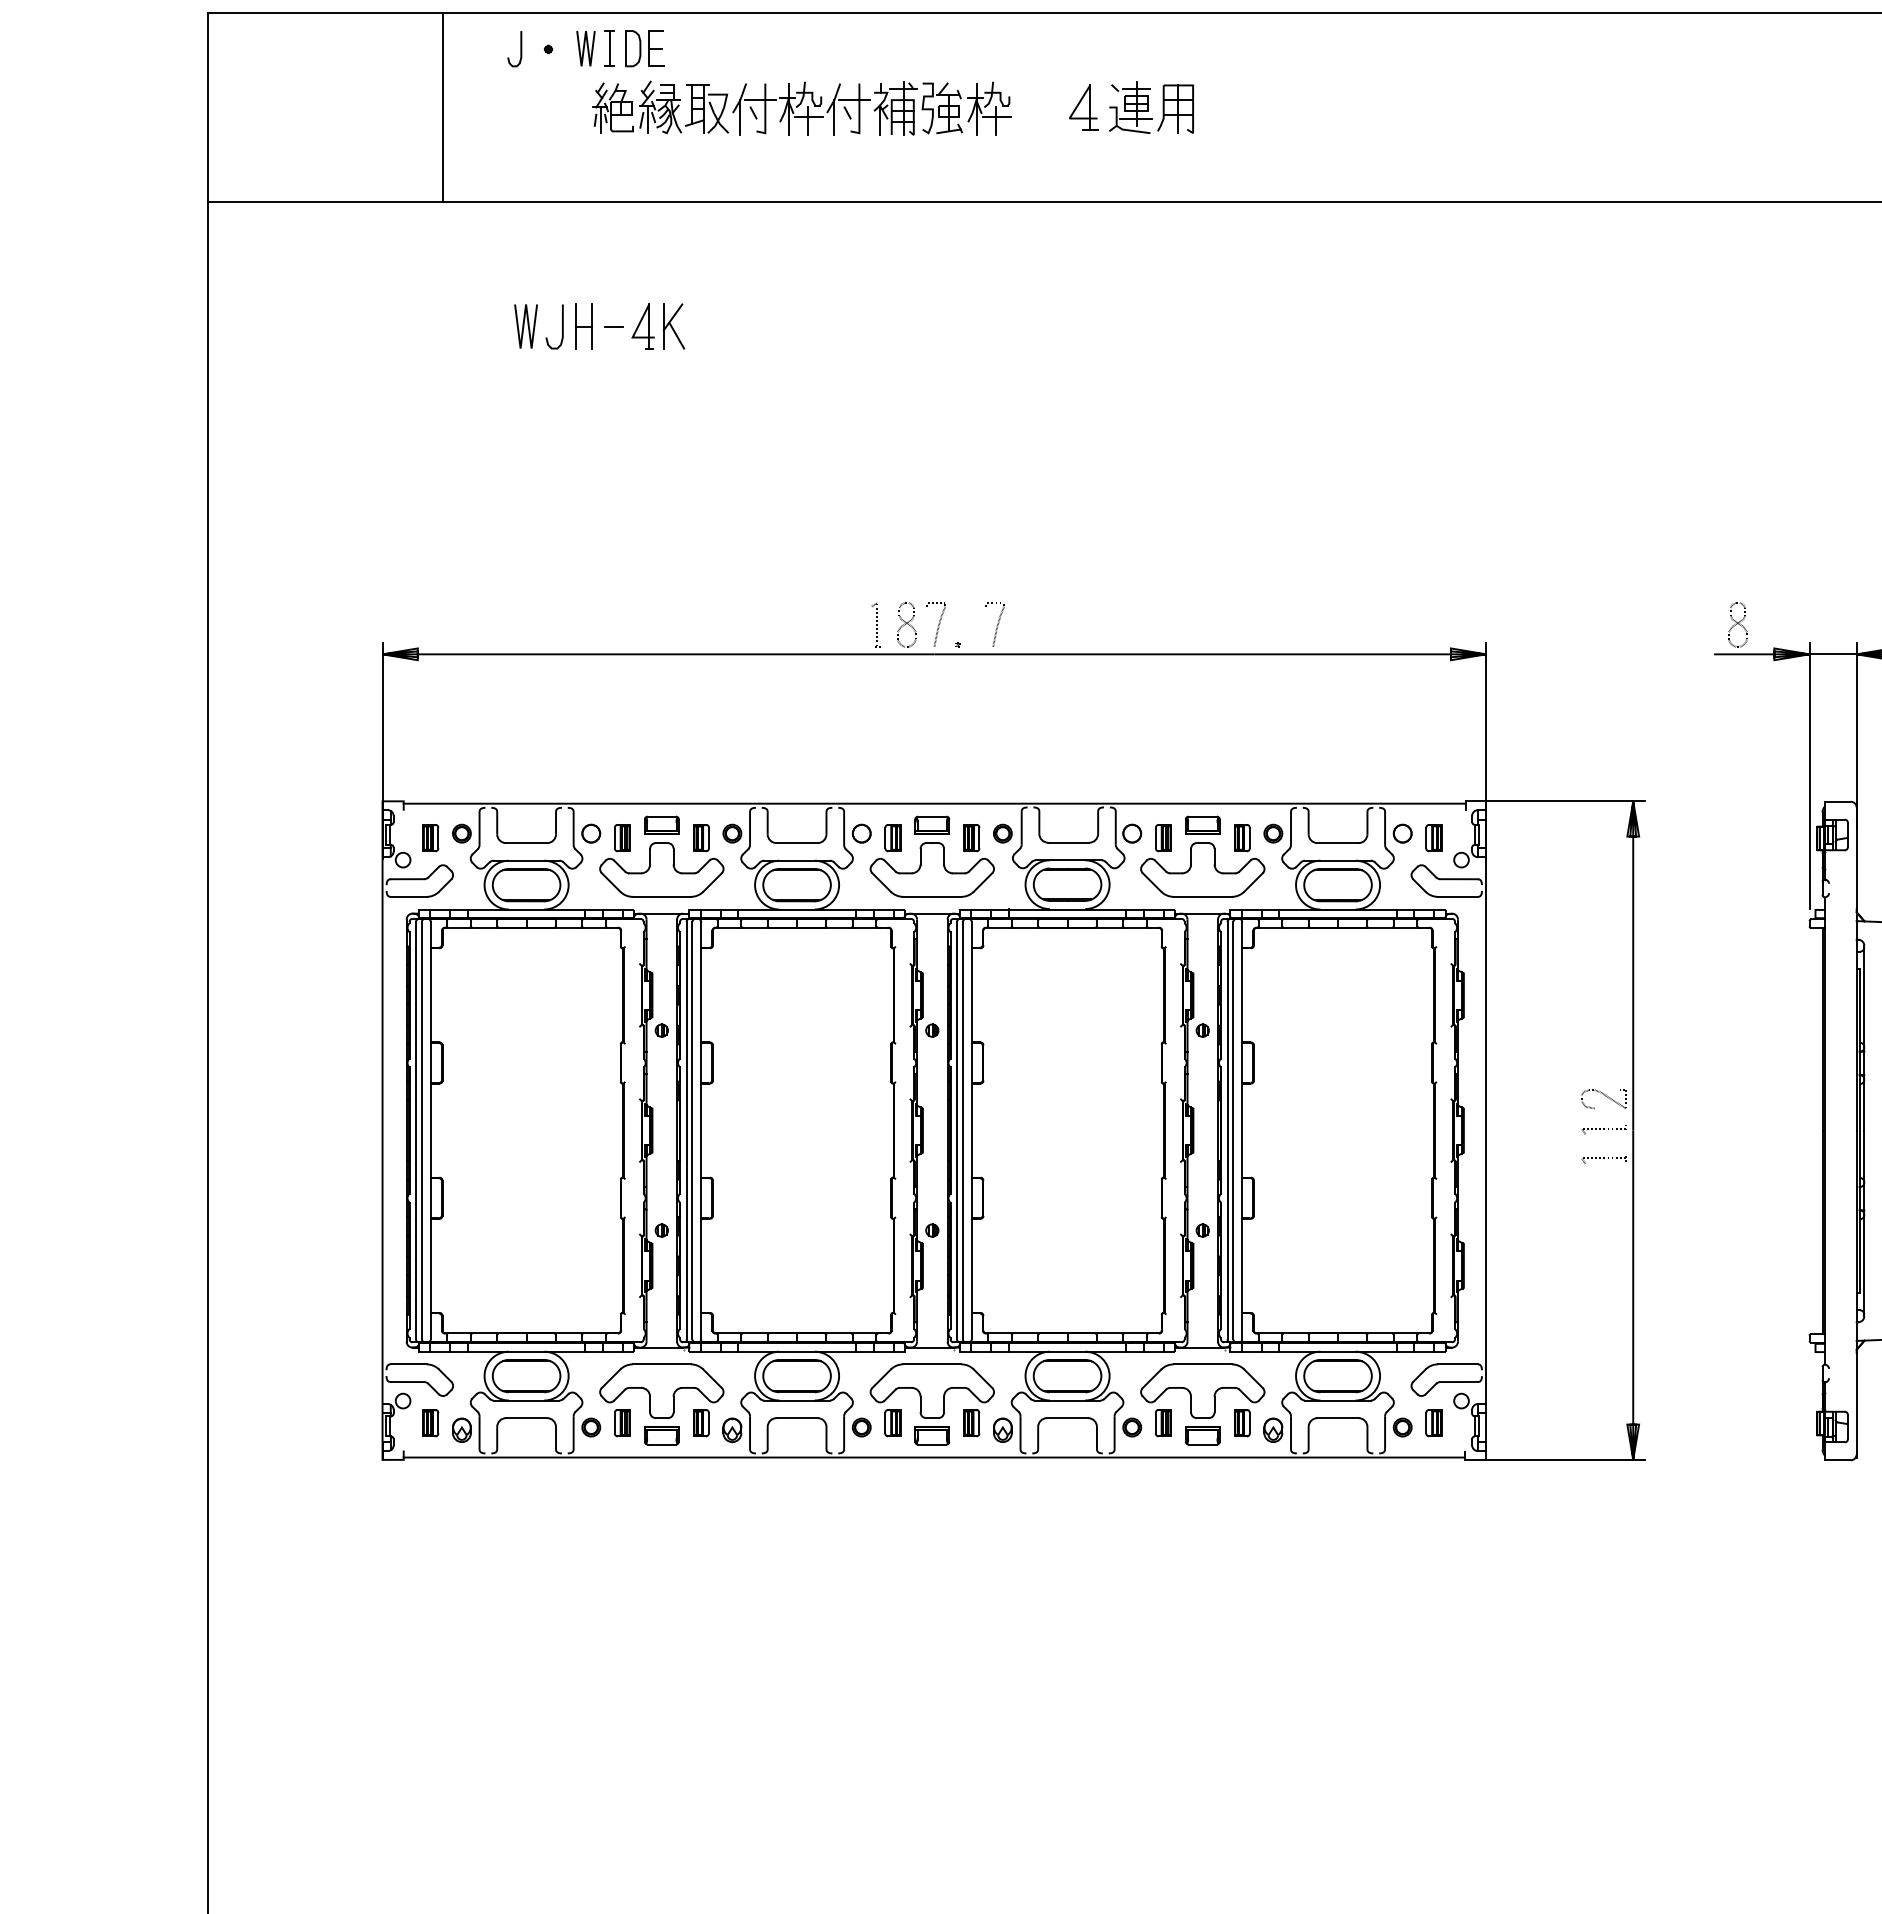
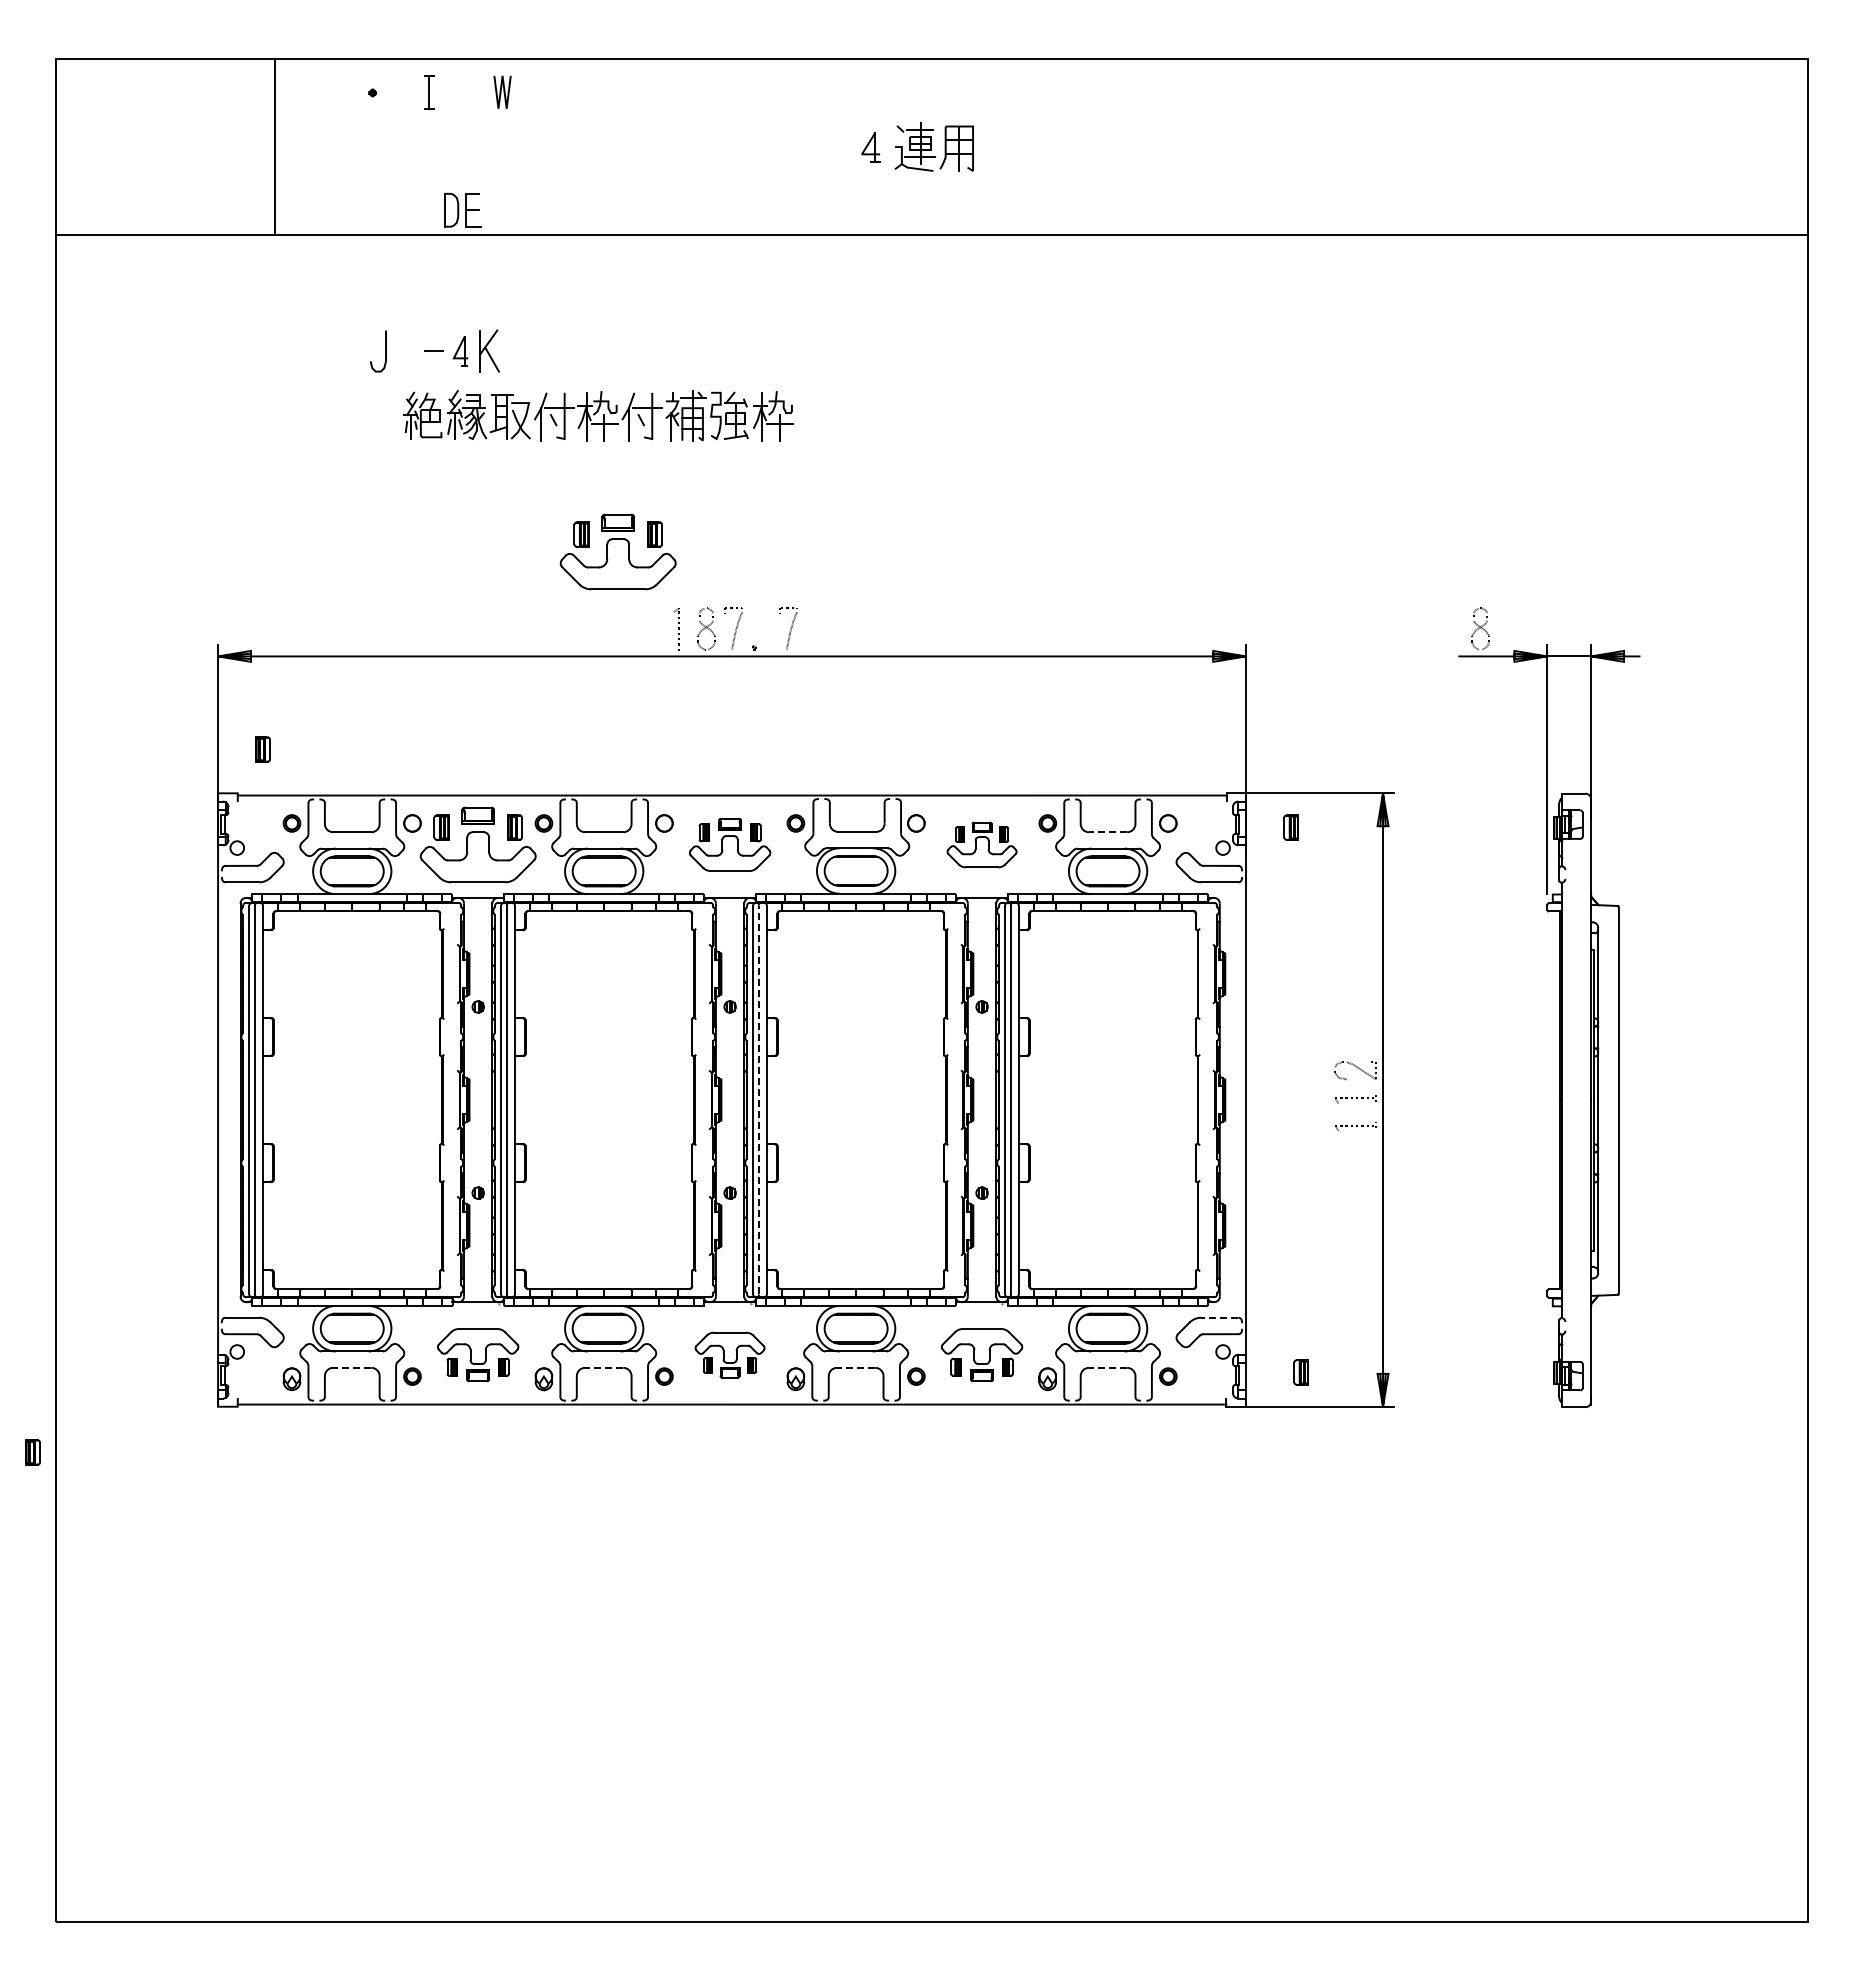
line: (584, 47) -> (501, 91), moved
curve: (520, 48) -> (346, 92), removed
part: (644, 48) -> (462, 210), moved
part: (801, 107) -> (598, 415), moved
part: (1082, 107) -> (870, 147), size x0.7
line: (524, 325) -> (350, 350), removed
part: (583, 326) -> (405, 351), removed
part: (642, 326) -> (460, 351), size x0.7
part: (811, 541) -> (617, 551), added
part: (430, 838) -> (262, 749), moved
part: (1432, 838) -> (1290, 827), moved
line: (1337, 843) -> (1107, 832), solid -> dashed
part: (931, 856) -> (729, 844), size x0.7
part: (1202, 856) -> (981, 844), size x0.6
line: (962, 1130) -> (758, 1099), solid -> dashed
line: (1457, 1364) -> (1219, 1317), solid -> dashed
part: (661, 1403) -> (477, 1354), size x0.7
part: (931, 1403) -> (729, 1354), size x0.6
part: (1202, 1403) -> (981, 1354), size x0.7
line: (525, 1417) -> (351, 1367), solid -> dashed
line: (796, 1417) -> (603, 1367), solid -> dashed
line: (1066, 1417) -> (855, 1367), solid -> dashed
line: (1337, 1417) -> (1107, 1367), solid -> dashed
part: (430, 1423) -> (32, 1452), moved
part: (1432, 1423) -> (1300, 1372), moved

